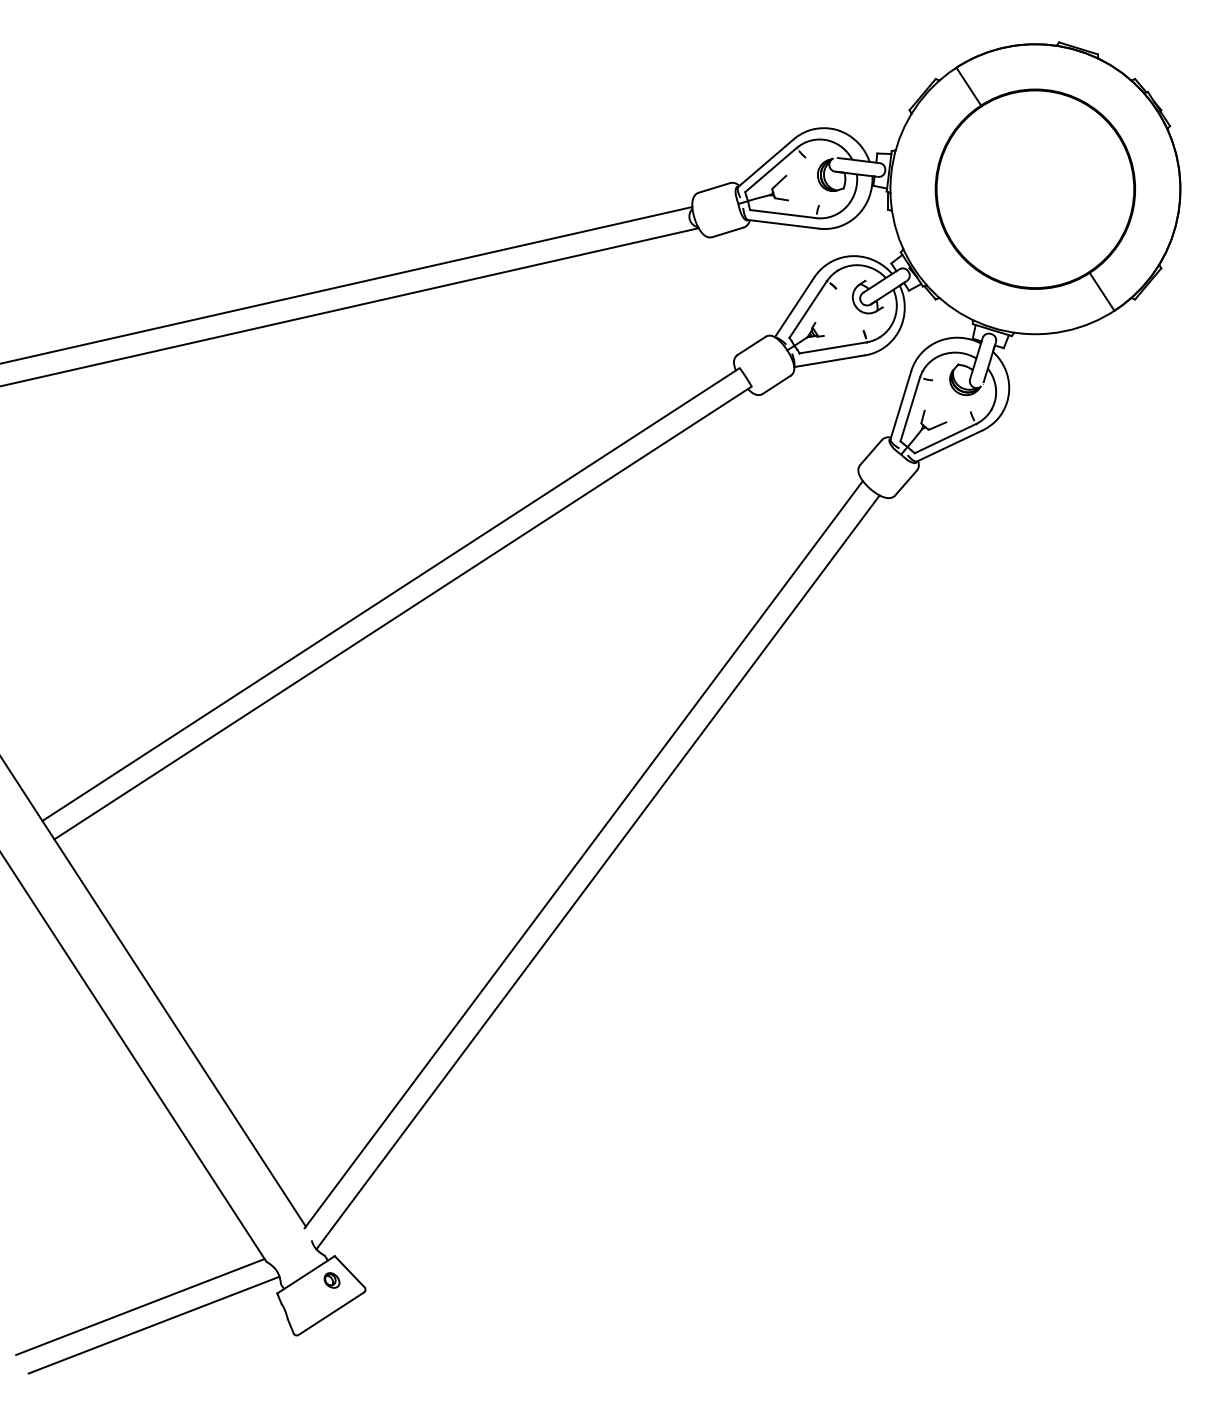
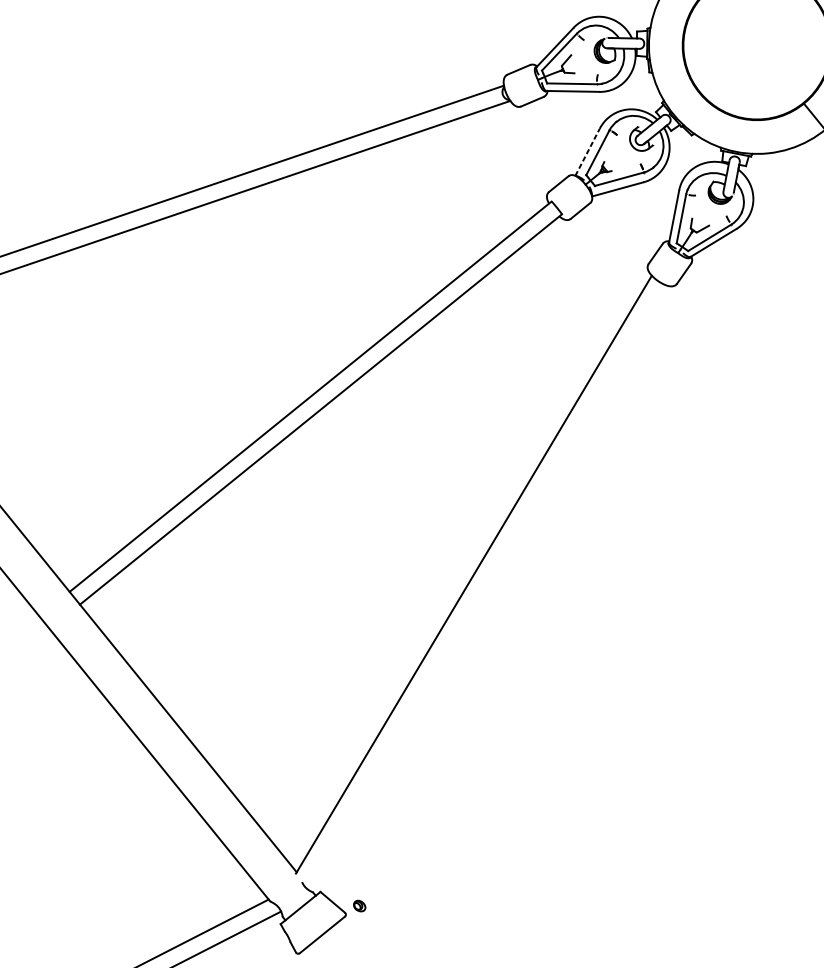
line: (794, 307) -> (587, 152), solid -> dashed
line: (597, 872) -> (485, 586), removed
part: (331, 1280) -> (359, 906), moved

